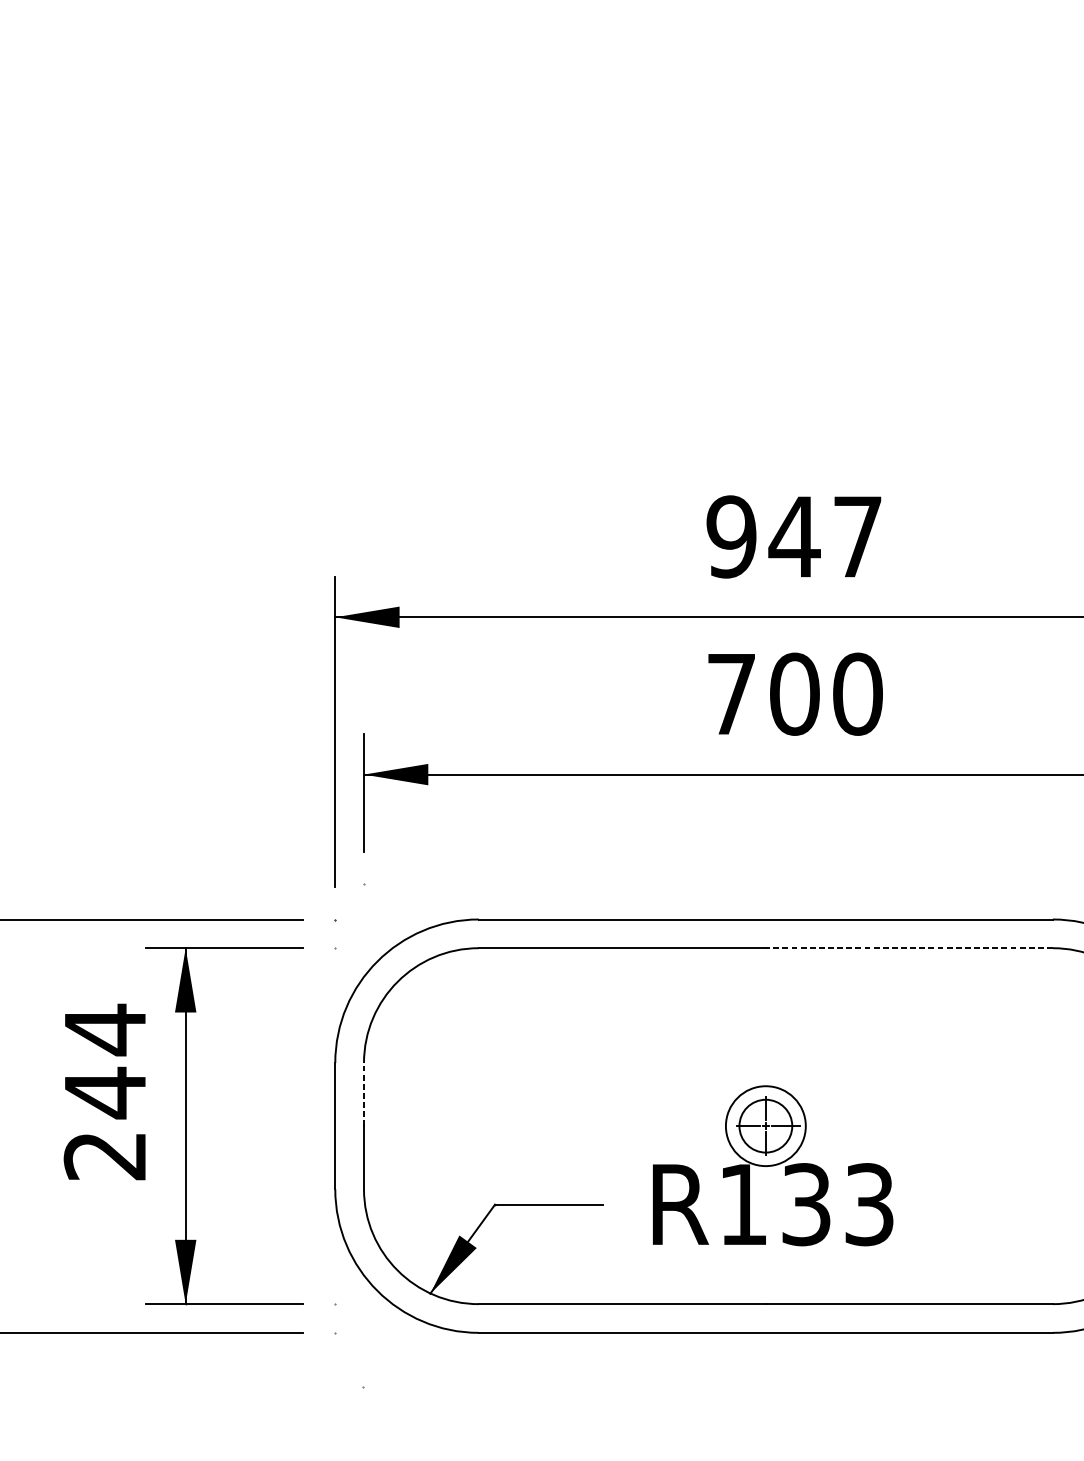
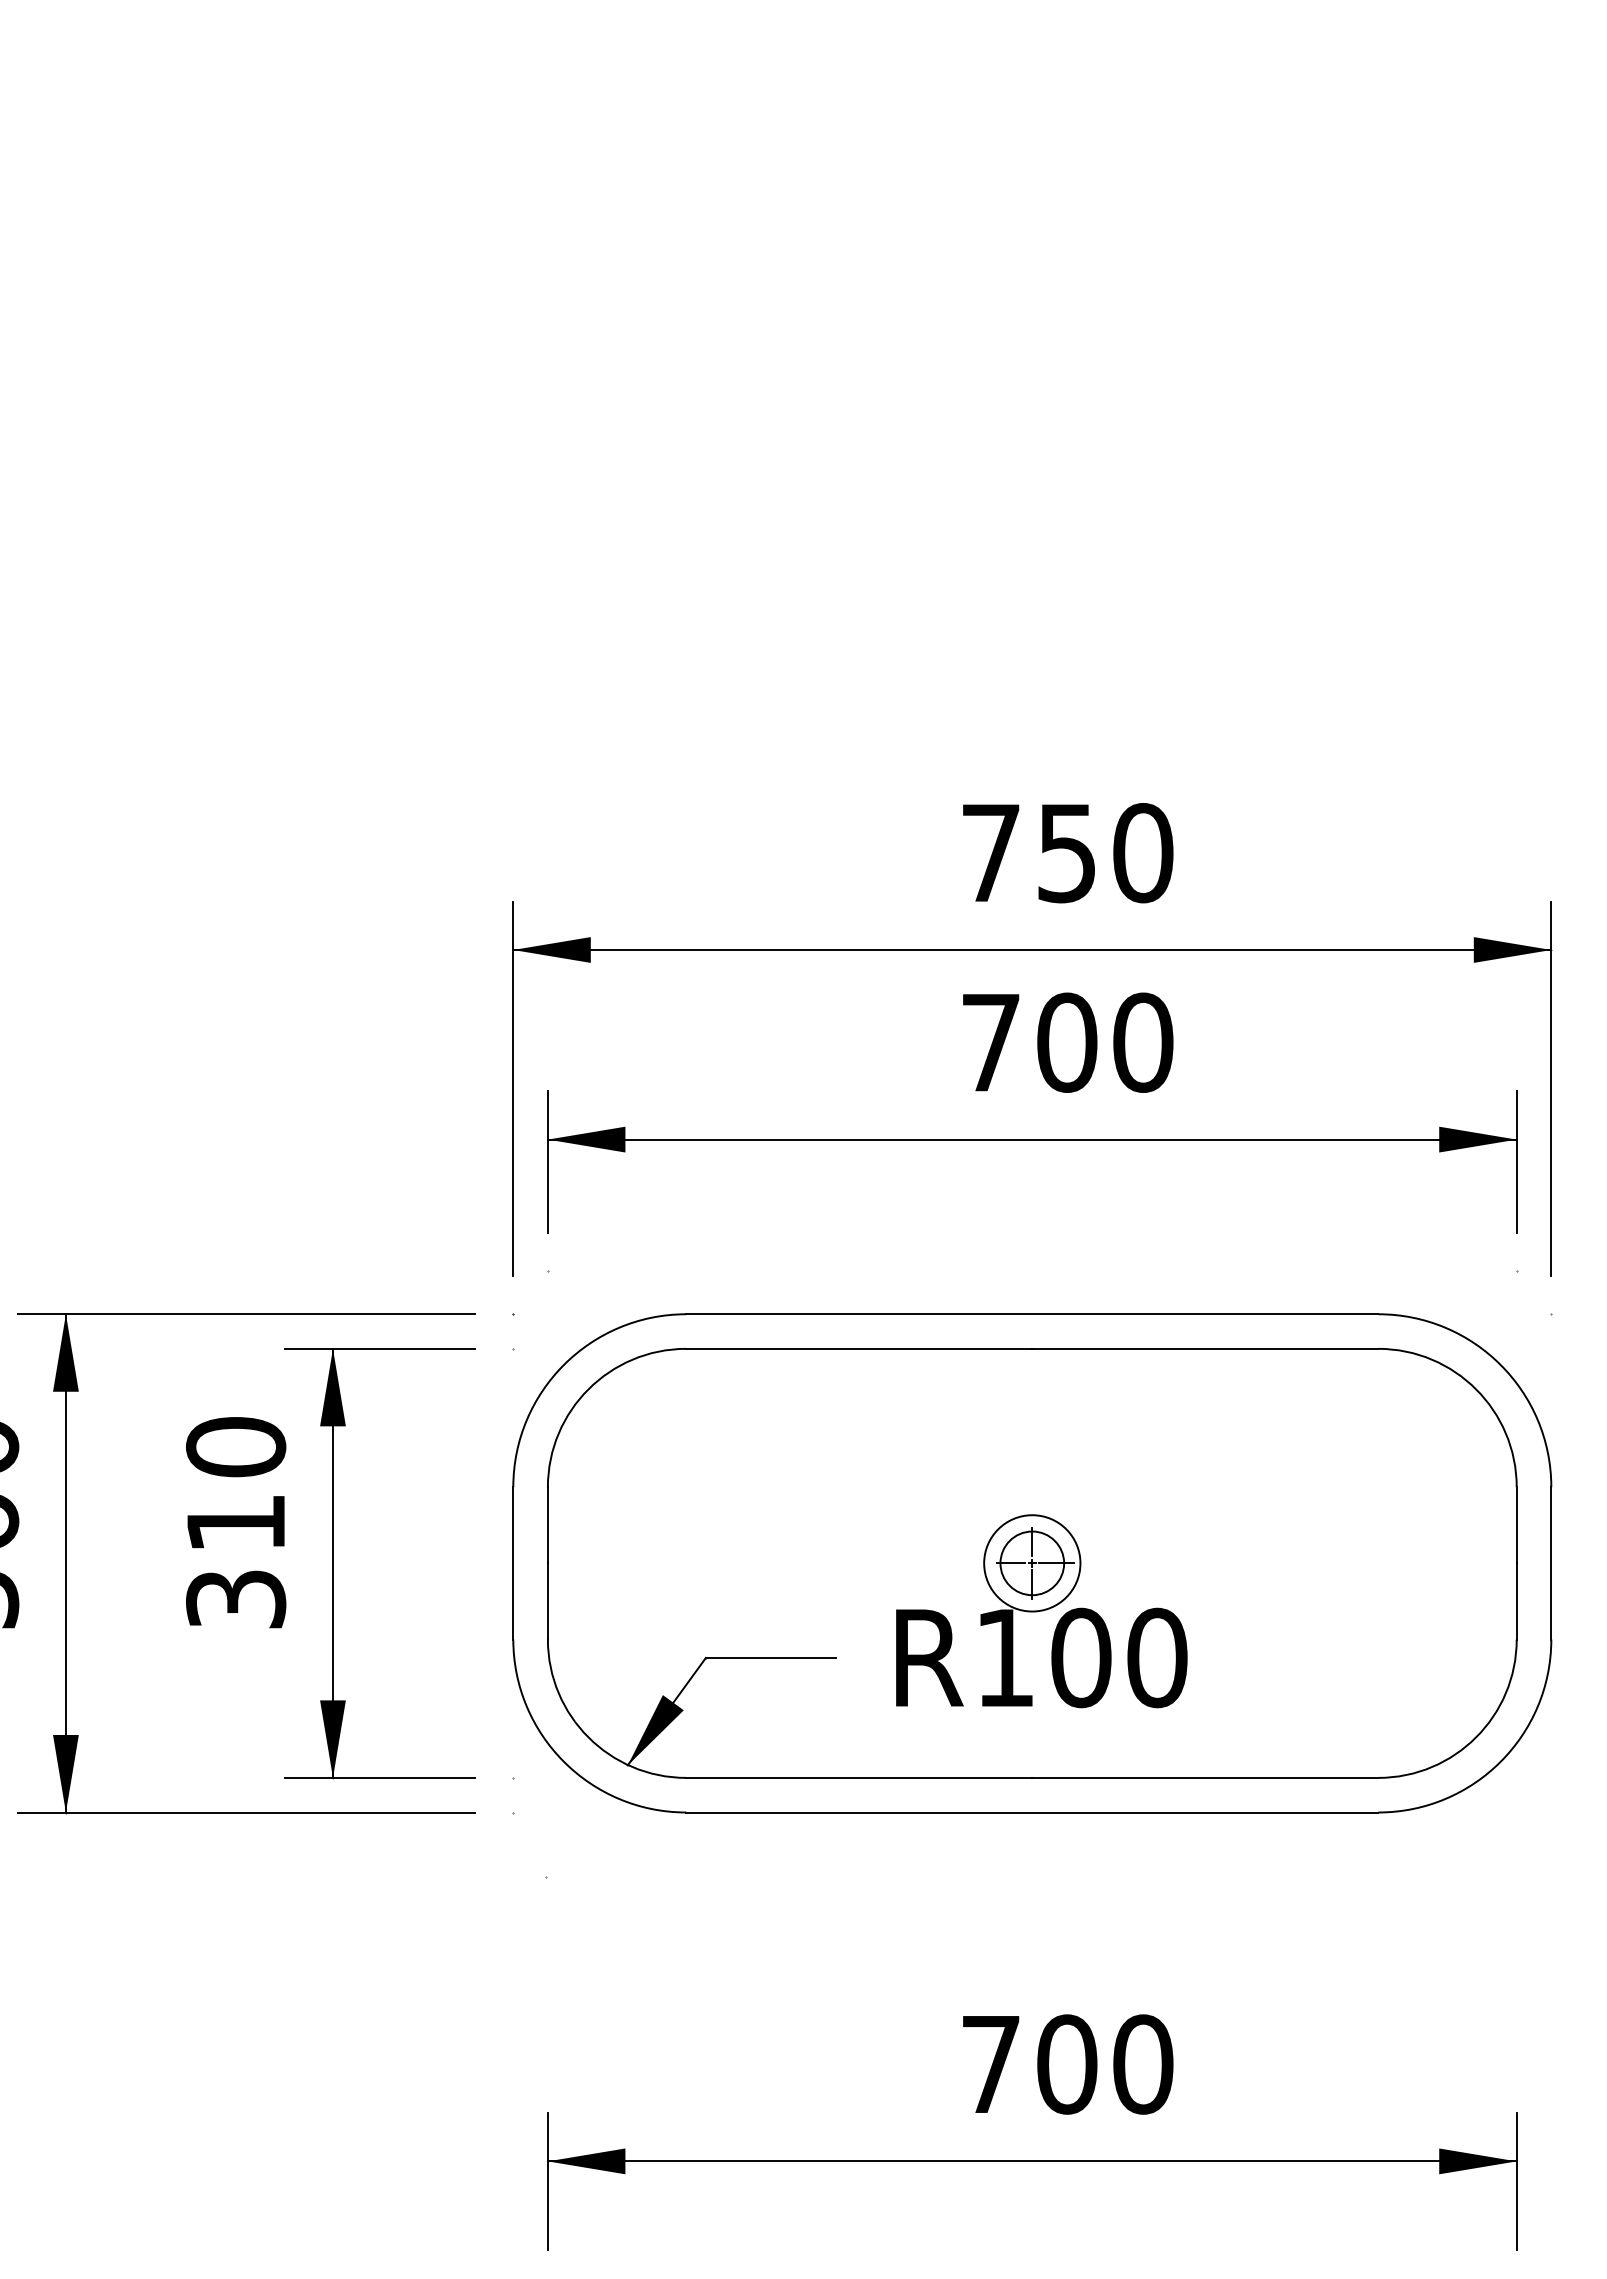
text: (794, 537) -> (1066, 853), 947 -> 750
line: (908, 947) -> (1204, 1348), dashed -> solid
text: (105, 1091) -> (236, 1521), 244 -> 310
line: (363, 1093) -> (547, 1524), dashed -> solid
text: (838, 1204) -> (1119, 1657), R133 -> R100

